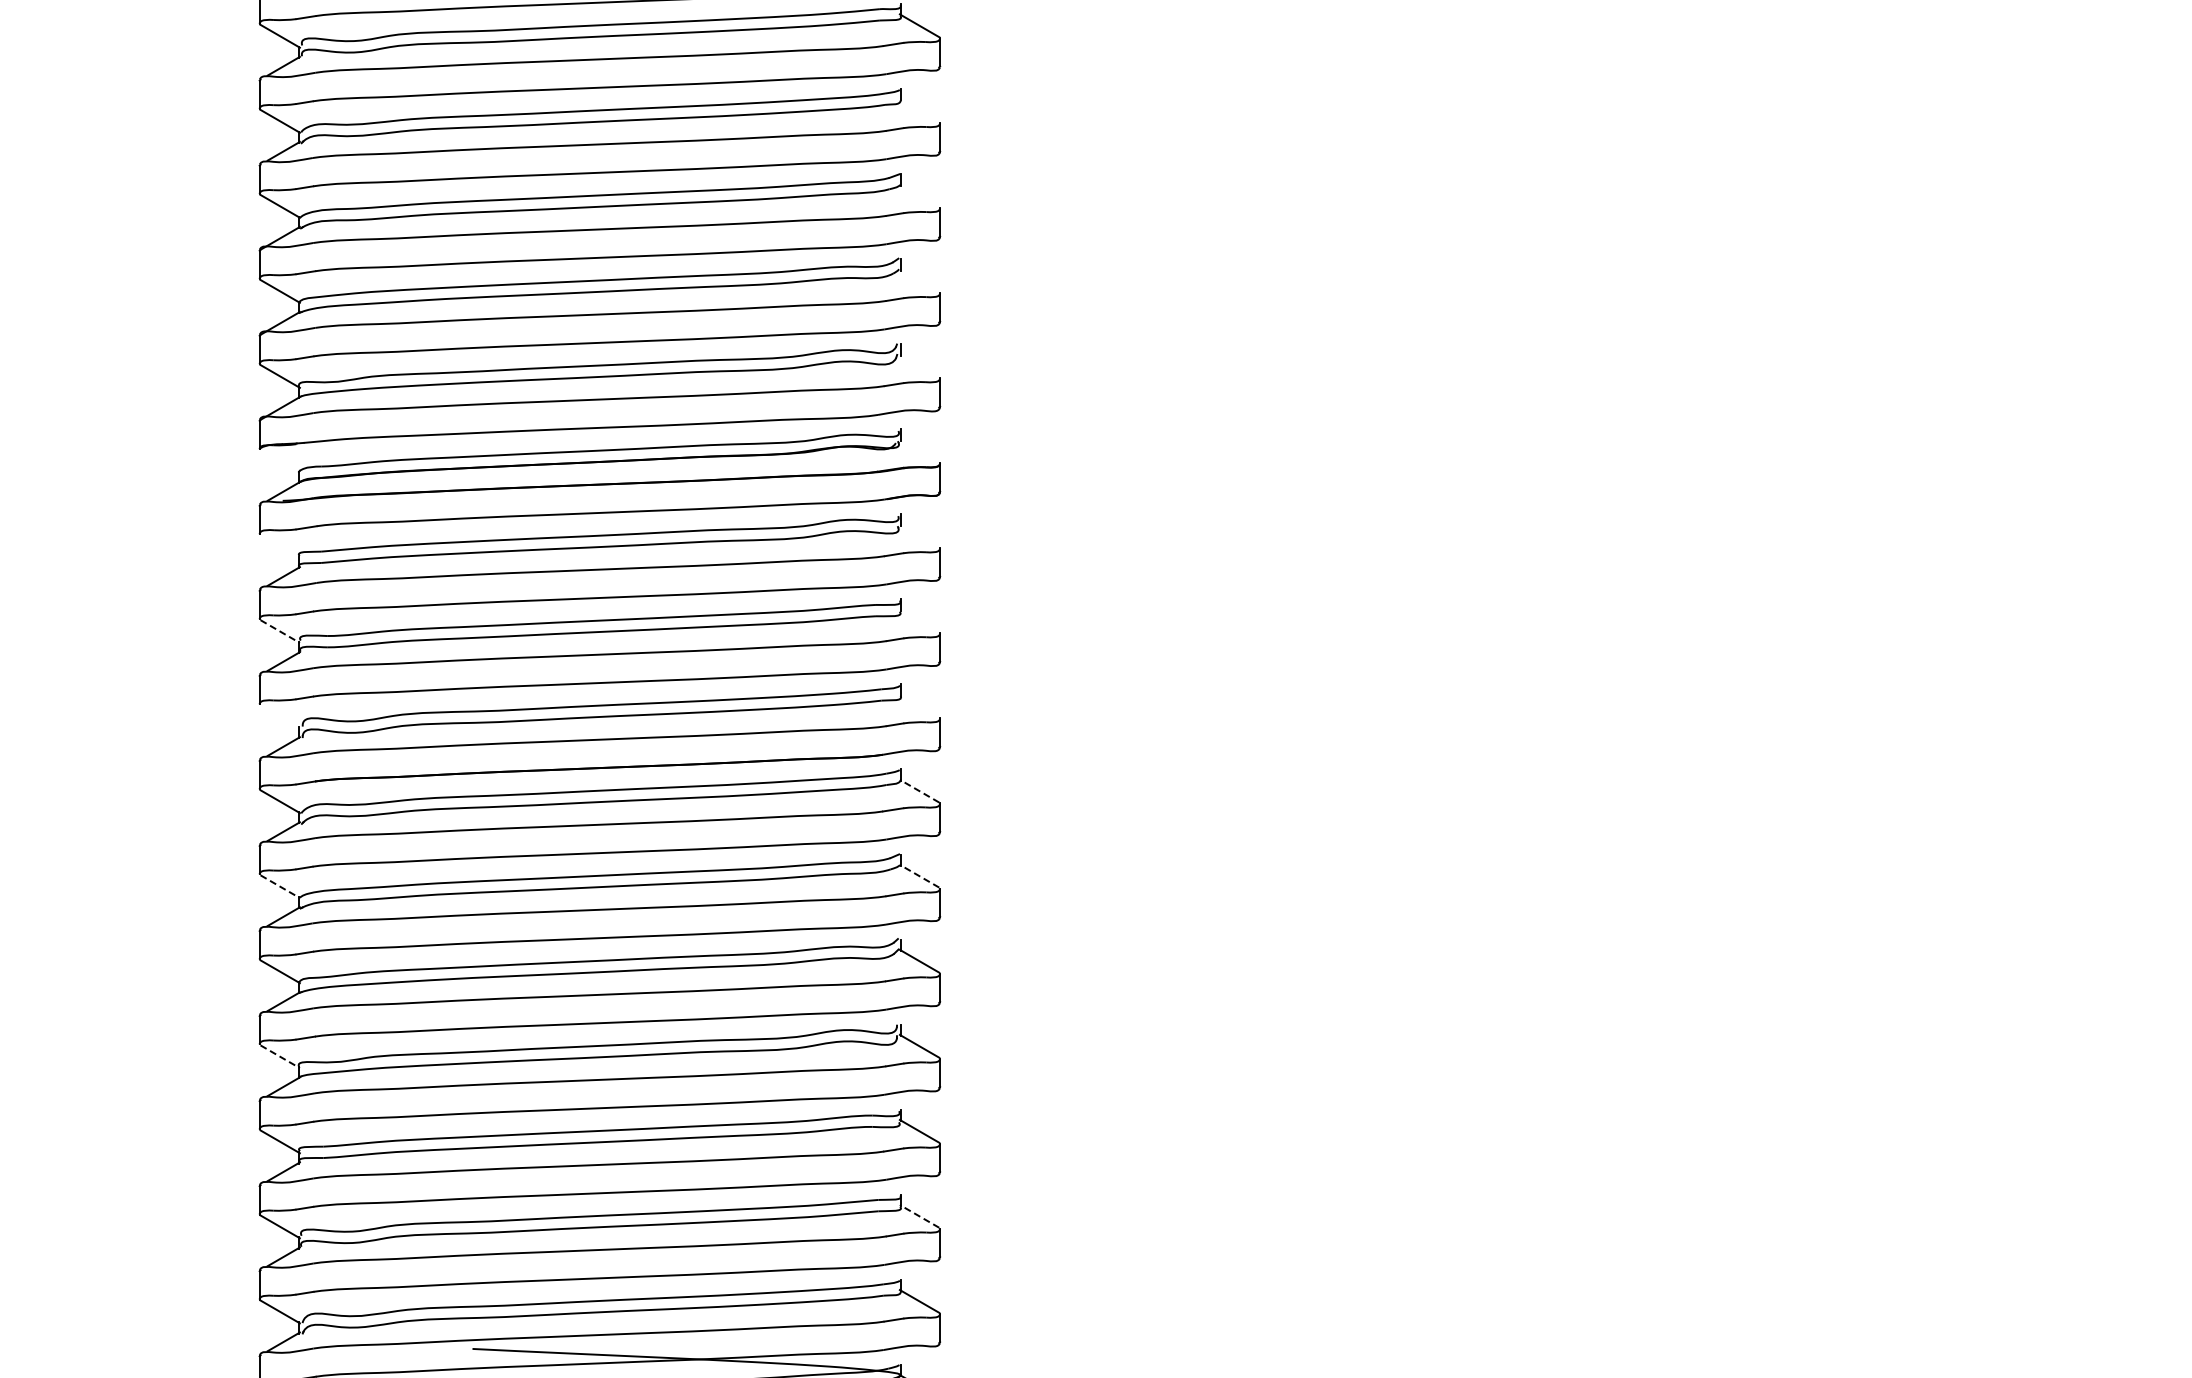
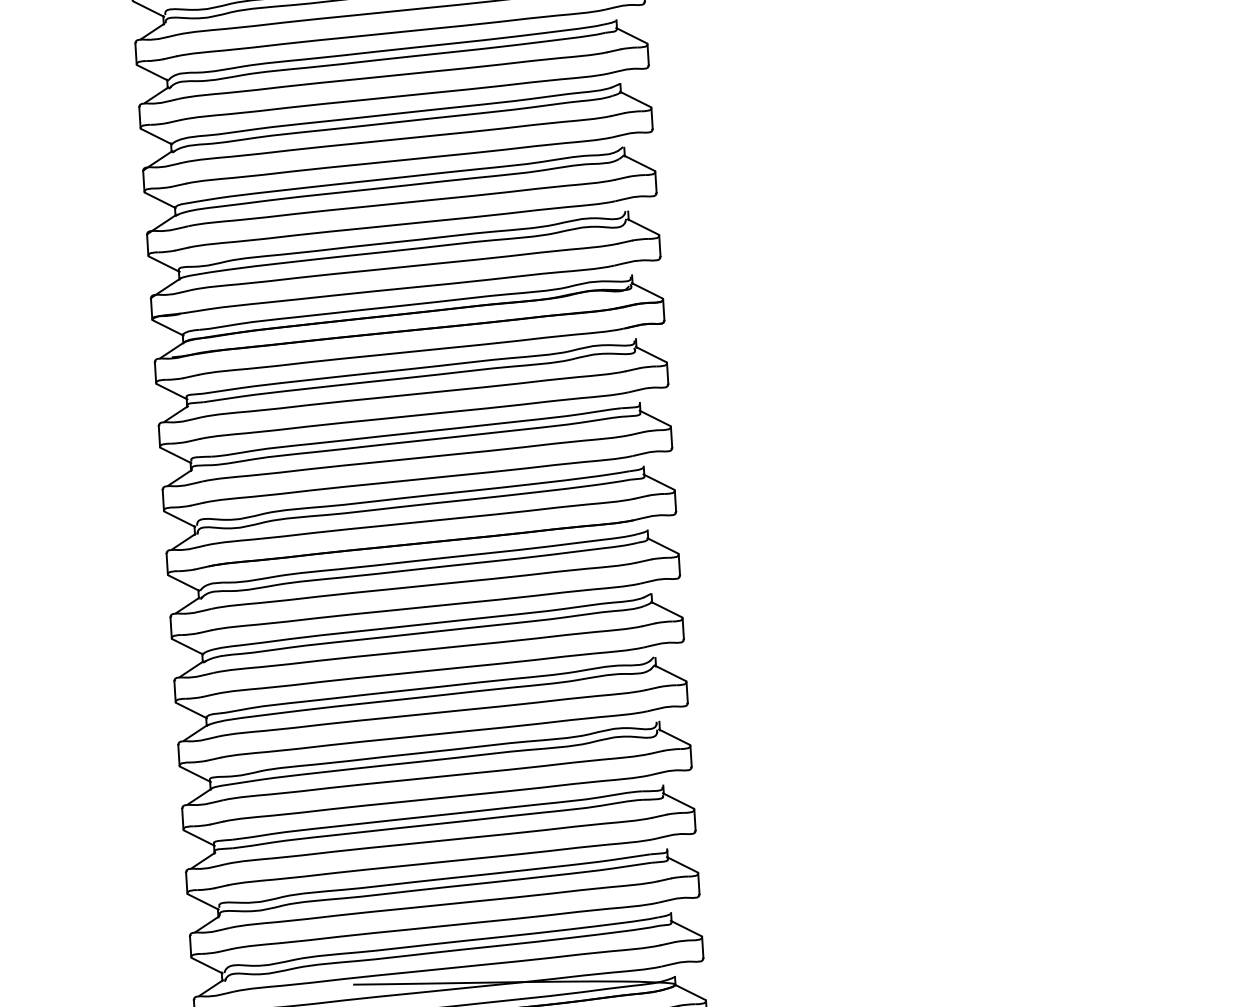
line: (919, 110) -> (631, 35), added
line: (919, 195) -> (635, 99), added
line: (919, 280) -> (639, 162), added
line: (919, 365) -> (643, 226), added
line: (919, 450) -> (647, 290), added
line: (279, 461) -> (167, 328), added
line: (919, 535) -> (651, 354), added
line: (279, 546) -> (171, 391), added
line: (919, 620) -> (654, 417), added
line: (280, 631) -> (176, 455), dashed -> solid
line: (919, 705) -> (658, 481), added
line: (279, 716) -> (179, 519), added
line: (919, 791) -> (662, 546), dashed -> solid
line: (919, 876) -> (666, 609), dashed -> solid
line: (280, 886) -> (187, 646), dashed -> solid
line: (280, 1056) -> (195, 774), dashed -> solid
line: (919, 1216) -> (682, 864), dashed -> solid

